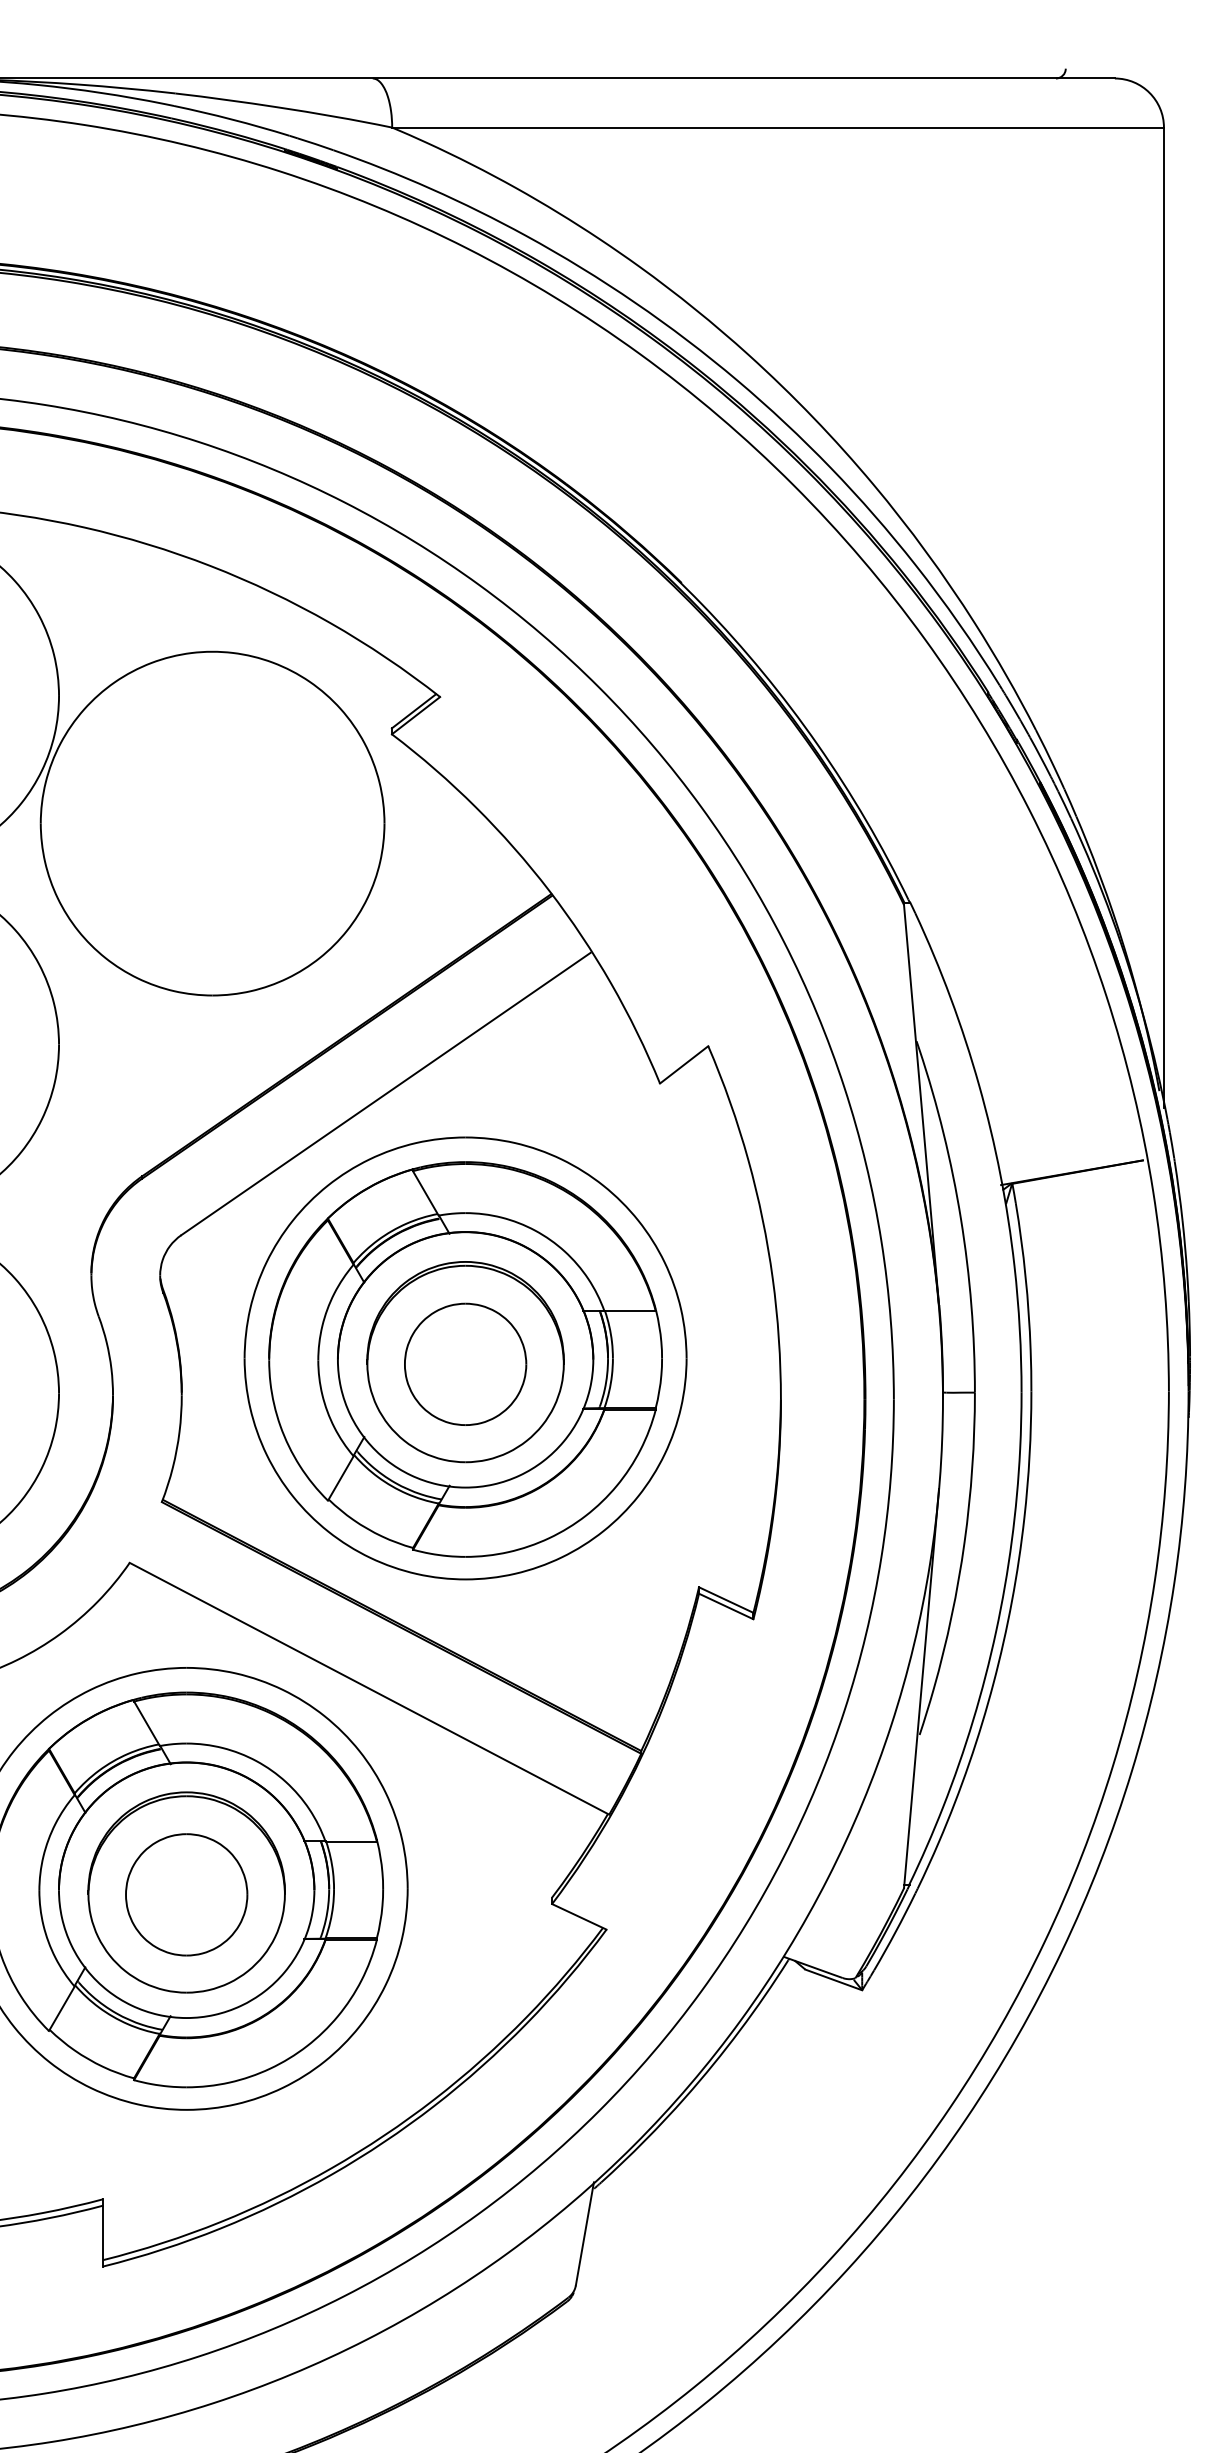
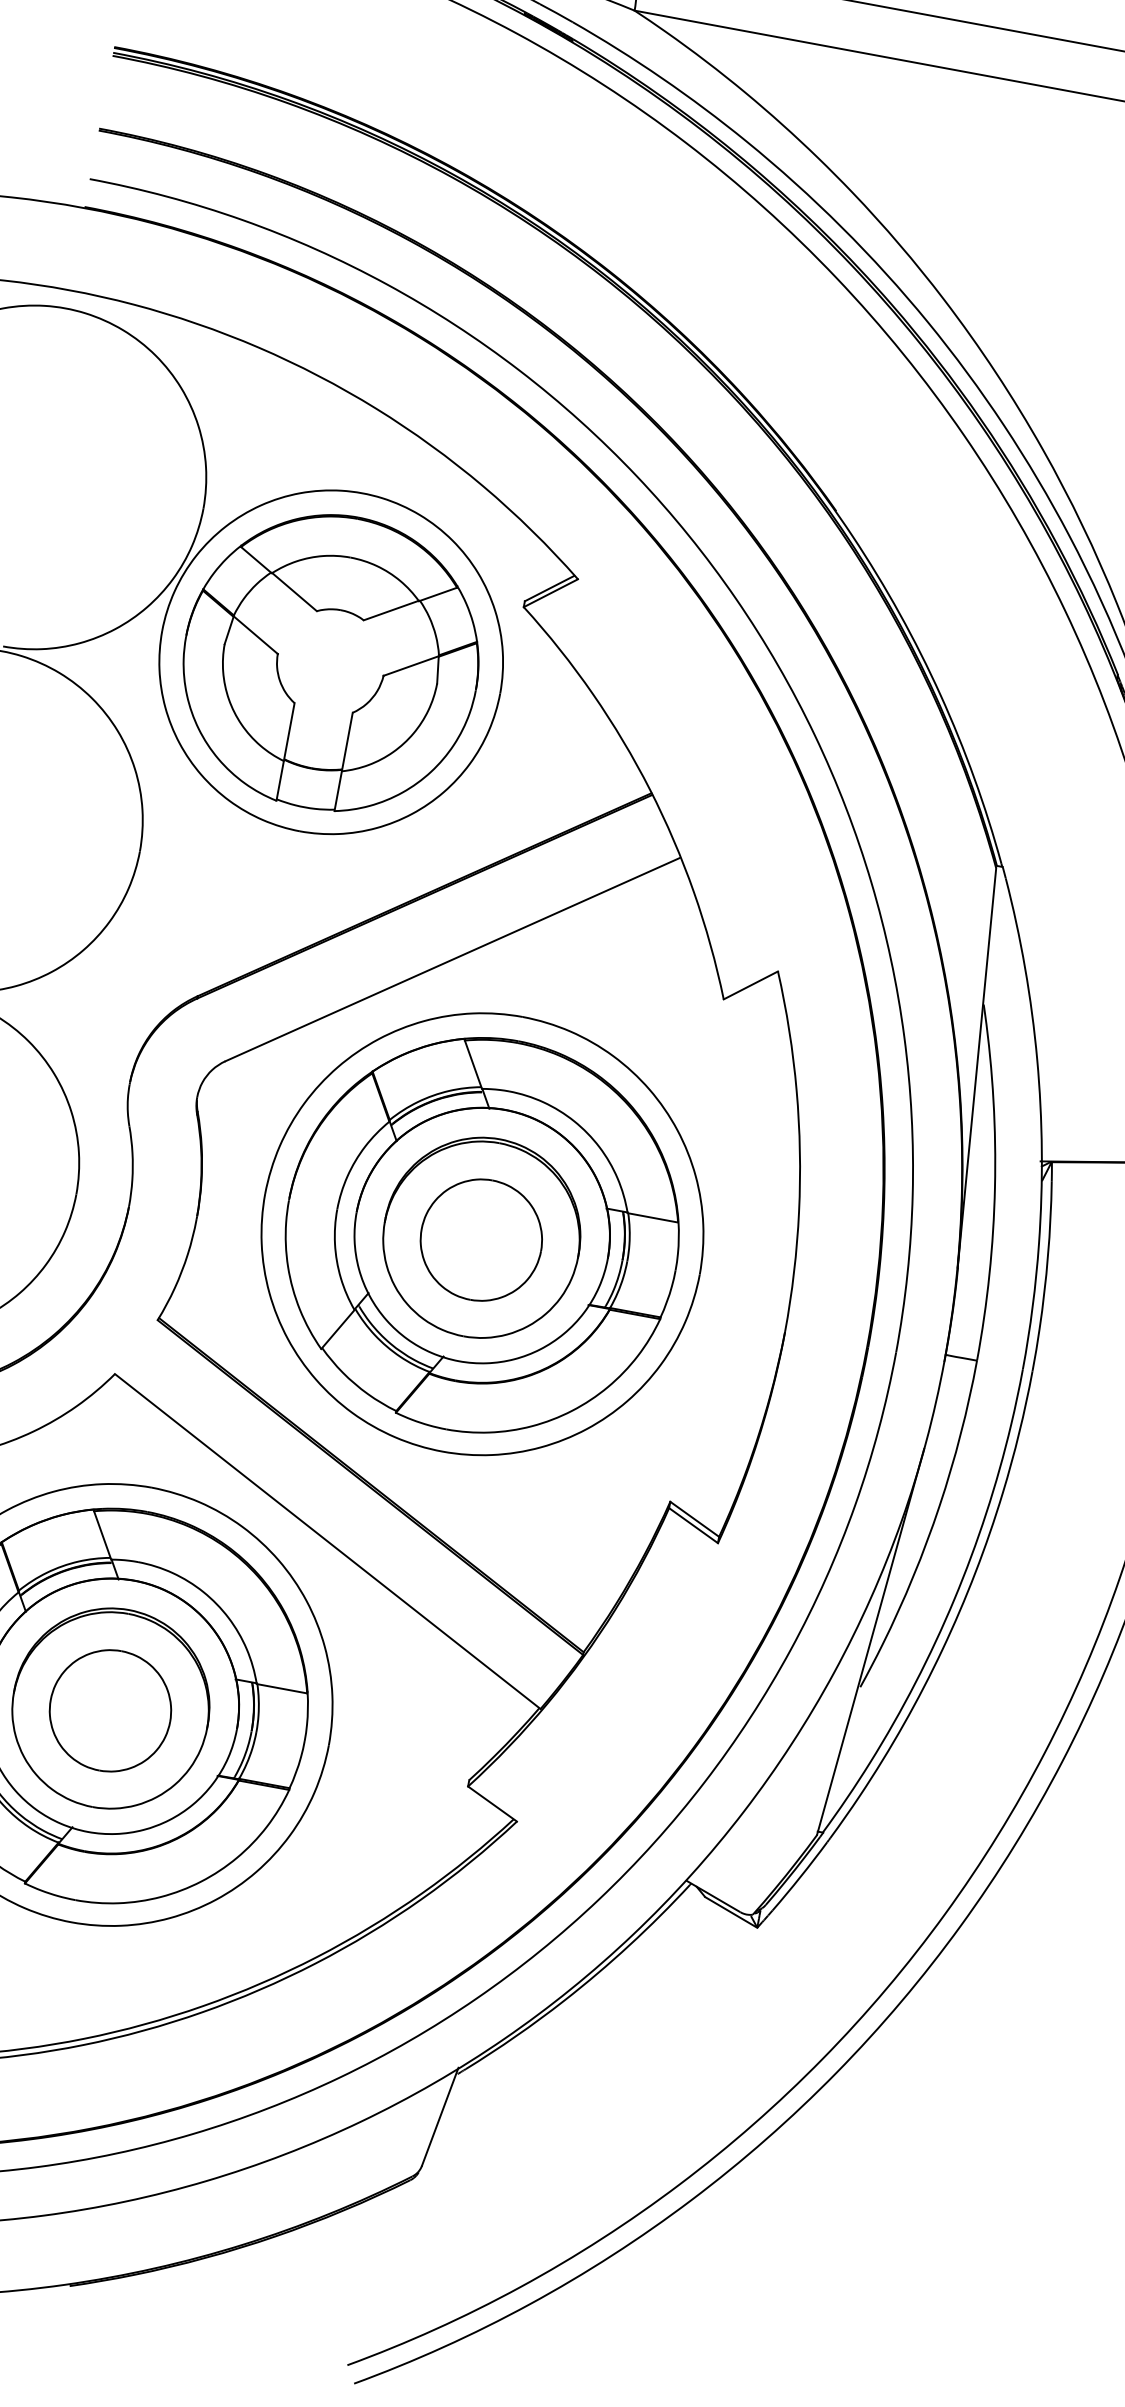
part: (212, 823) -> (331, 662), added

